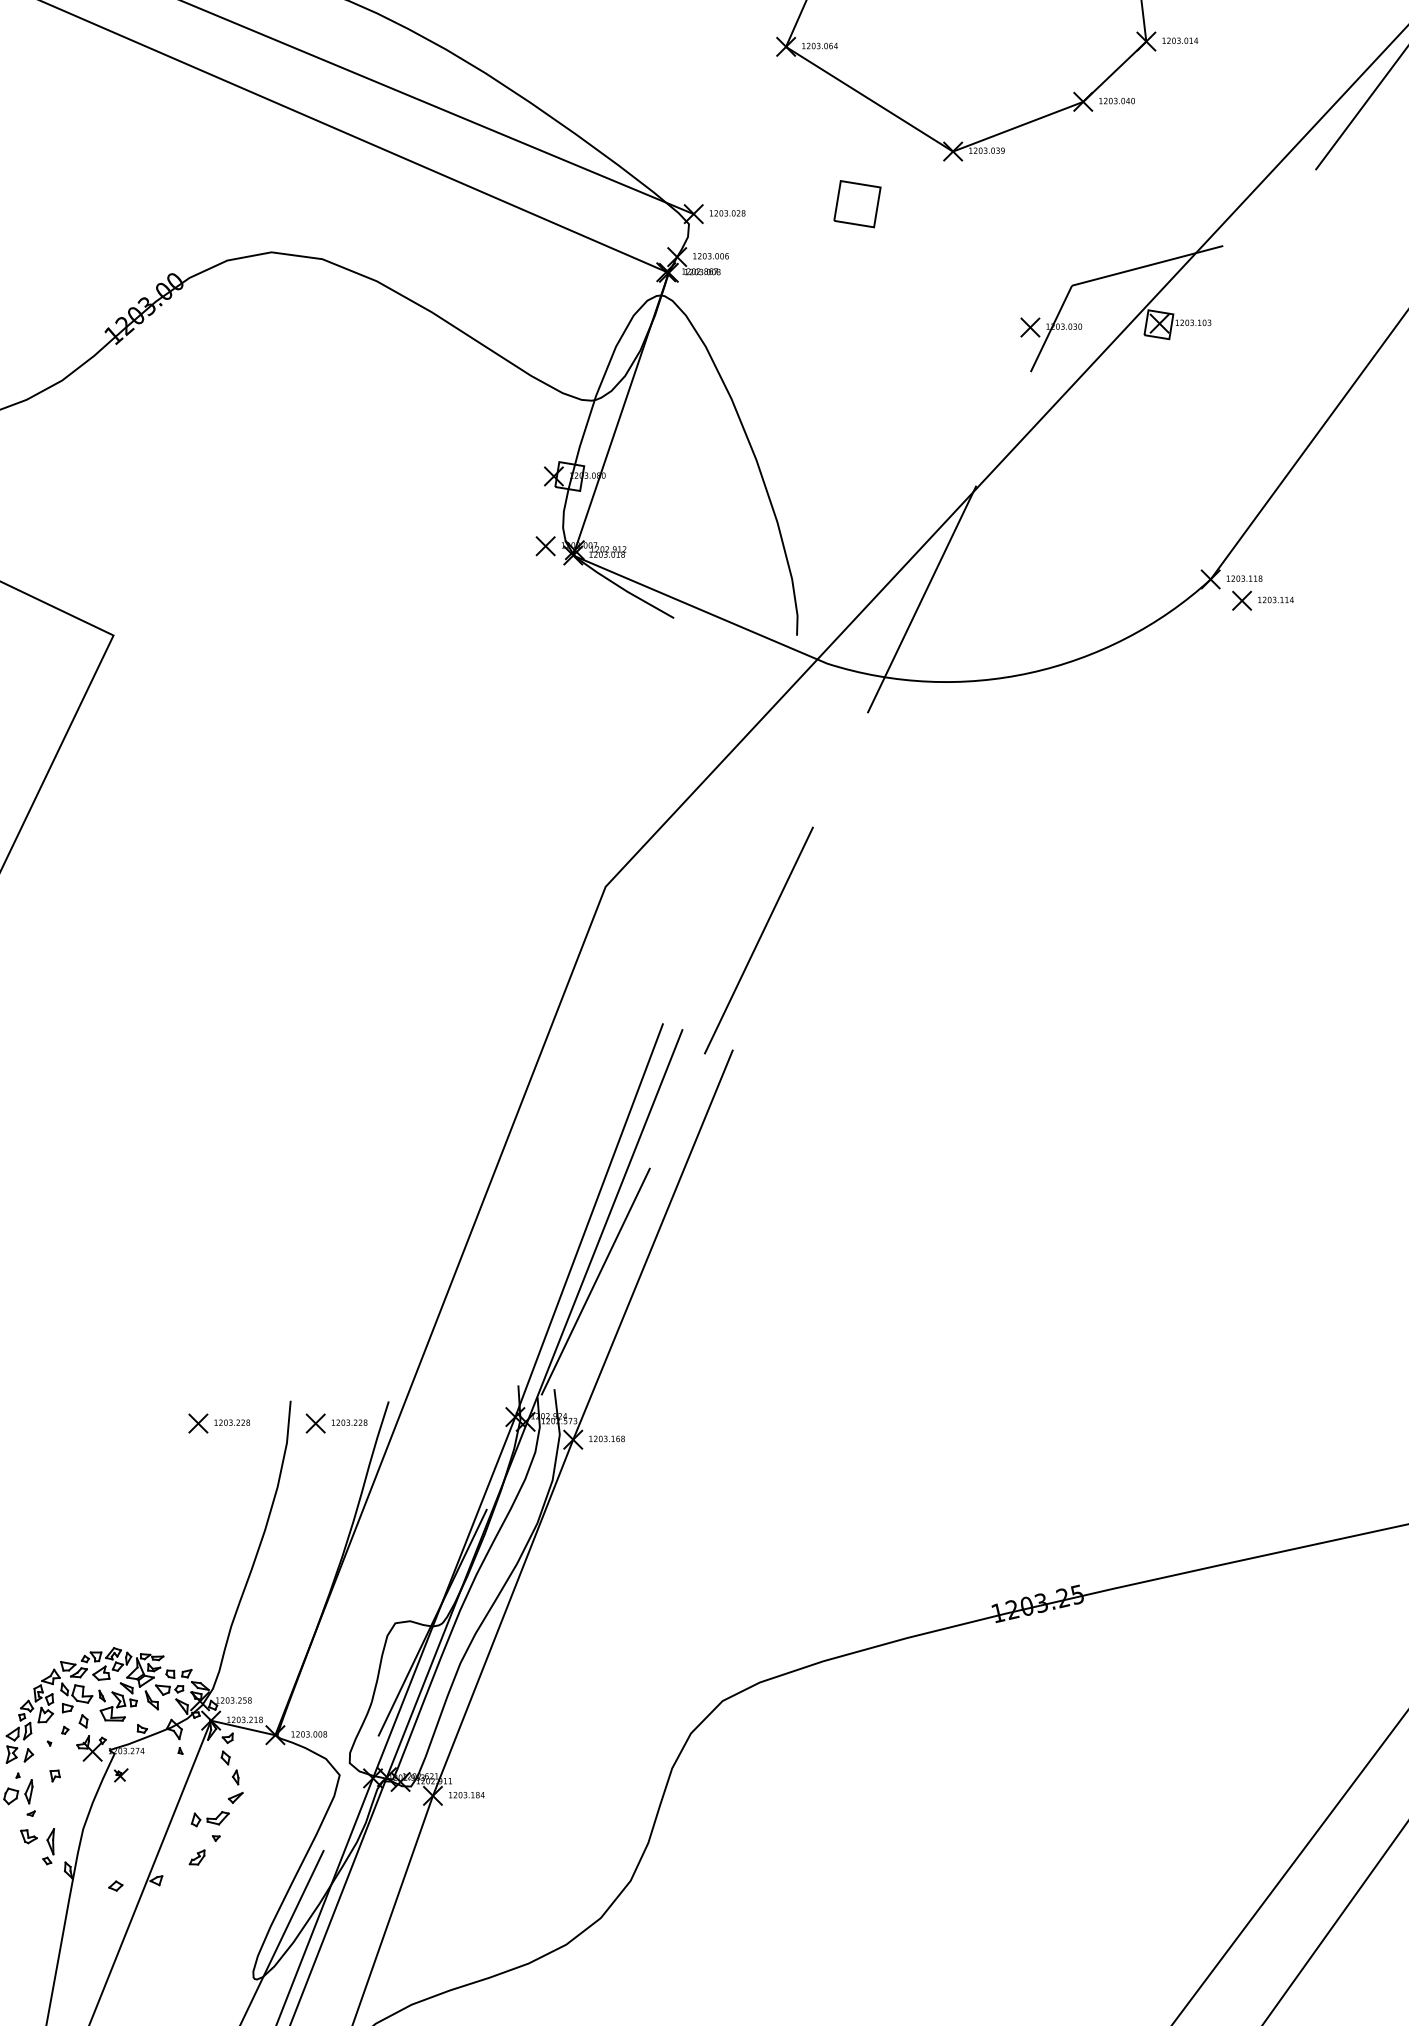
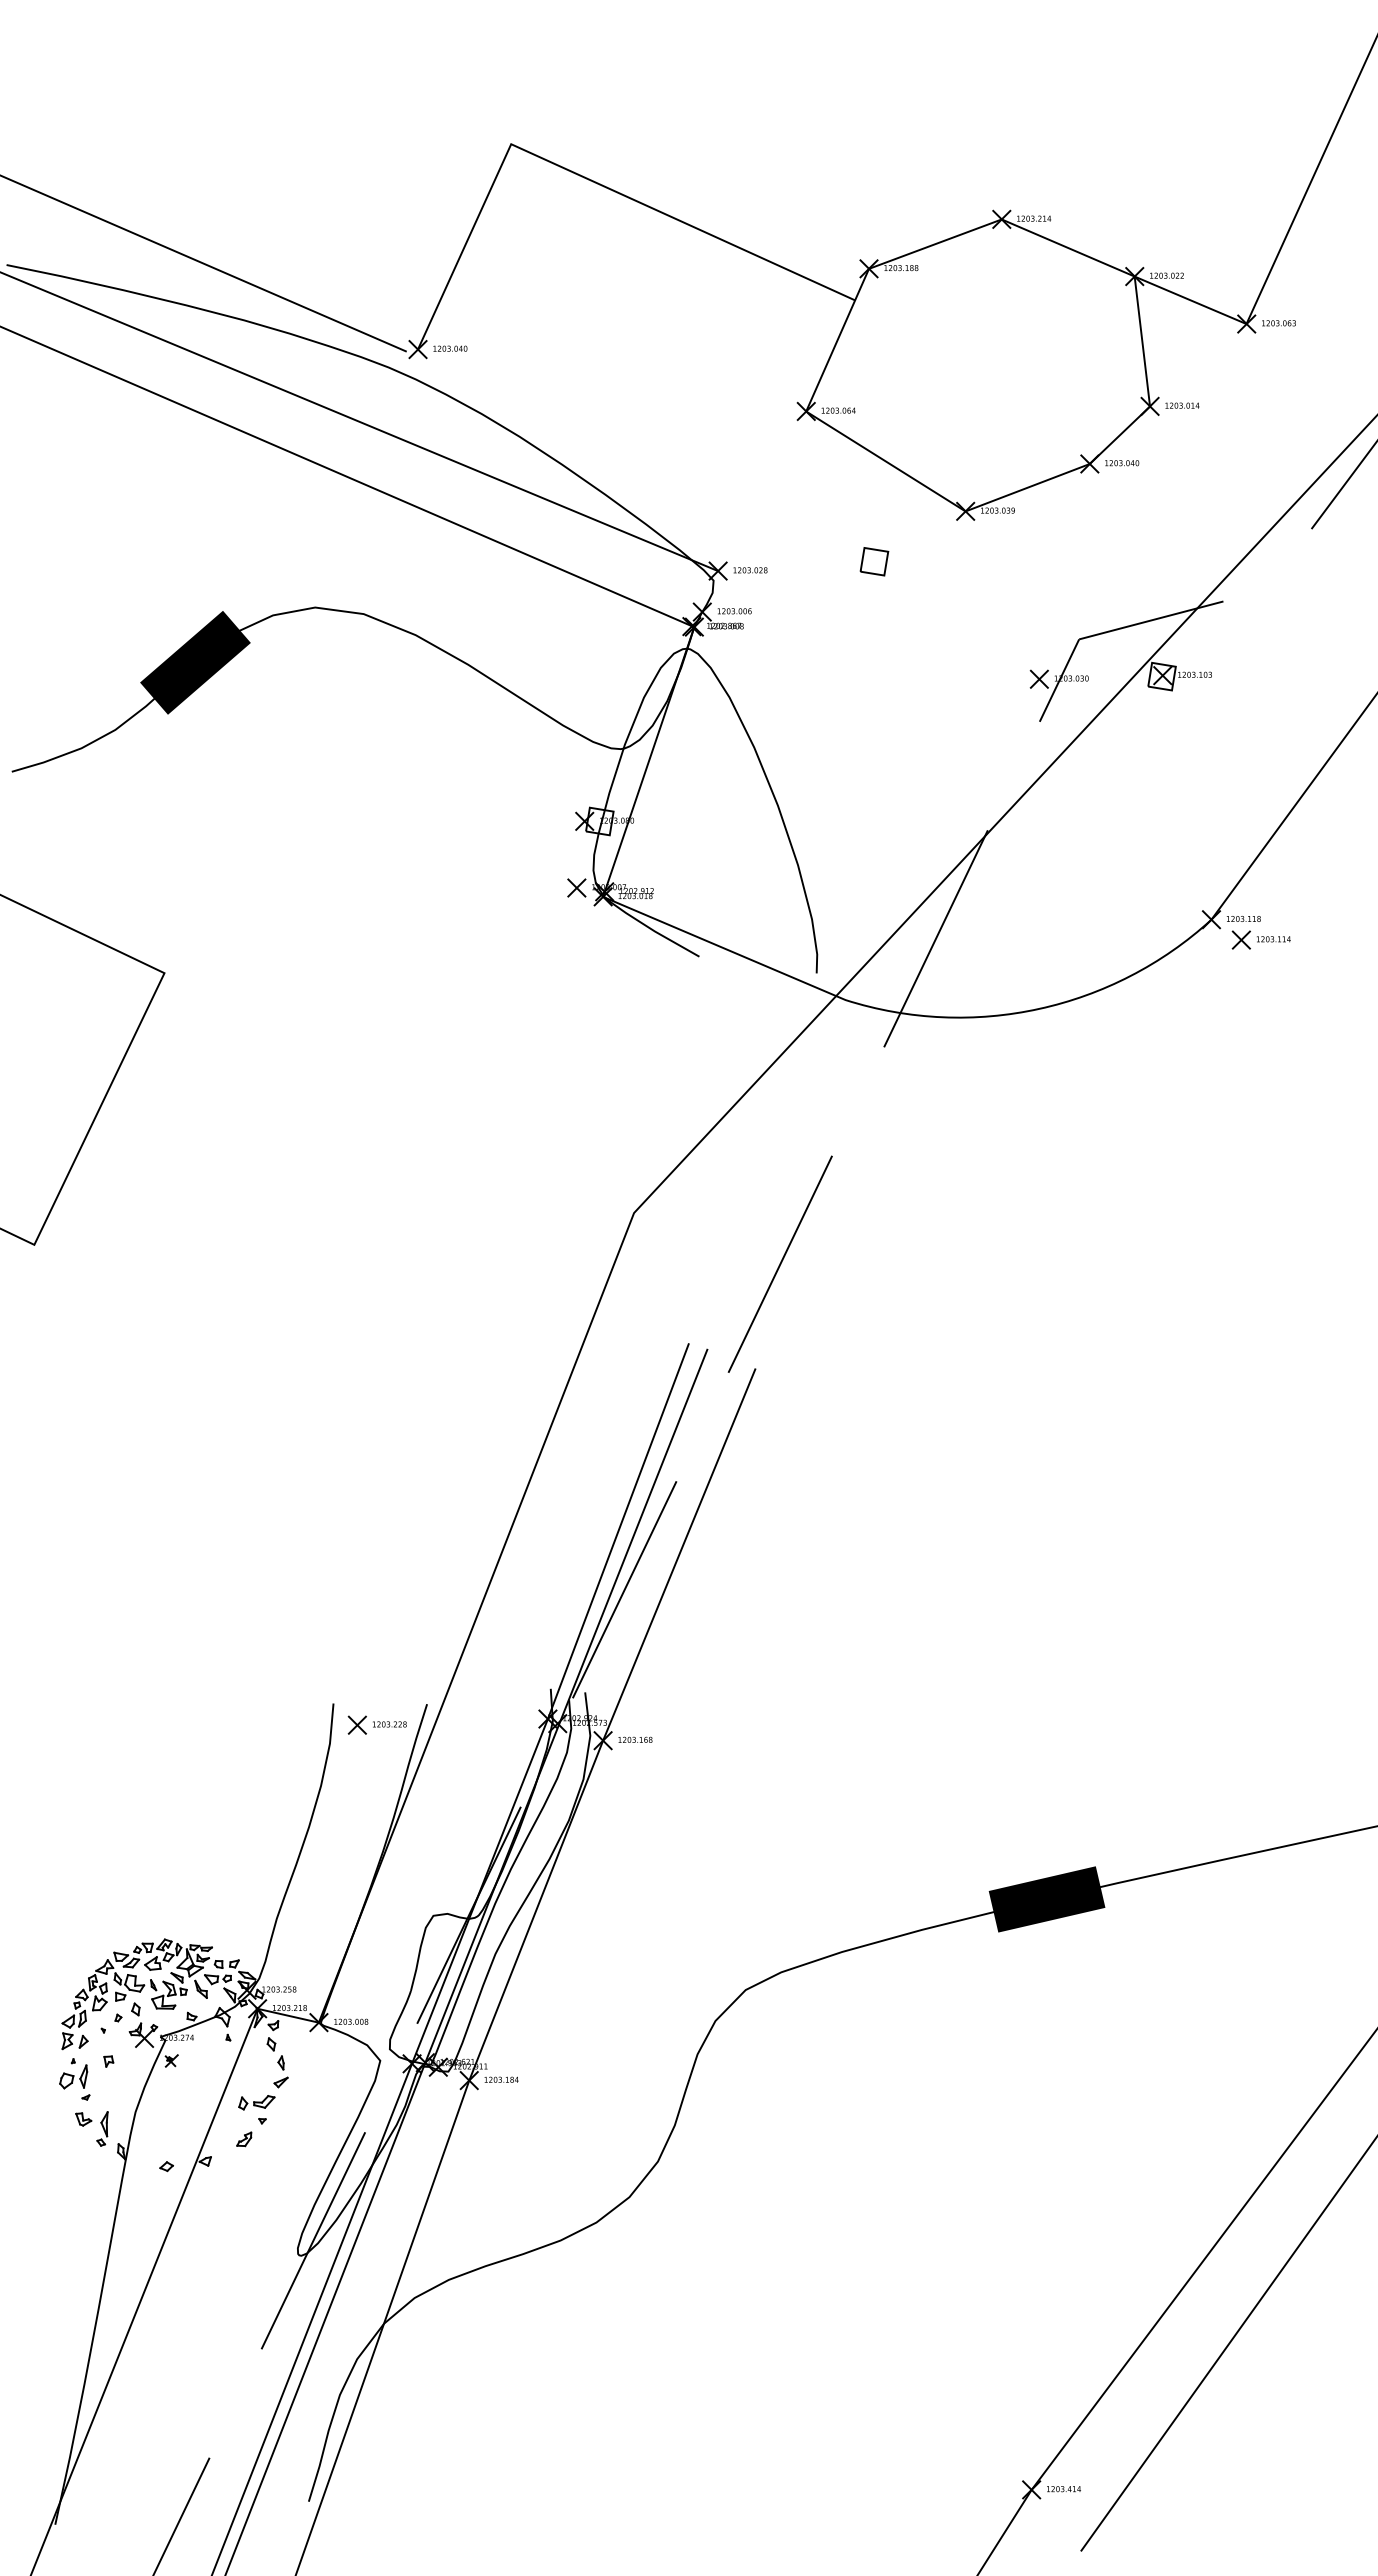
part: (857, 204) -> (874, 561), size x0.62
fill: (146, 309) -> (195, 662), added
part: (218, 1422) -> (264, 1724), removed
fill: (1037, 1606) -> (1046, 1899), added

